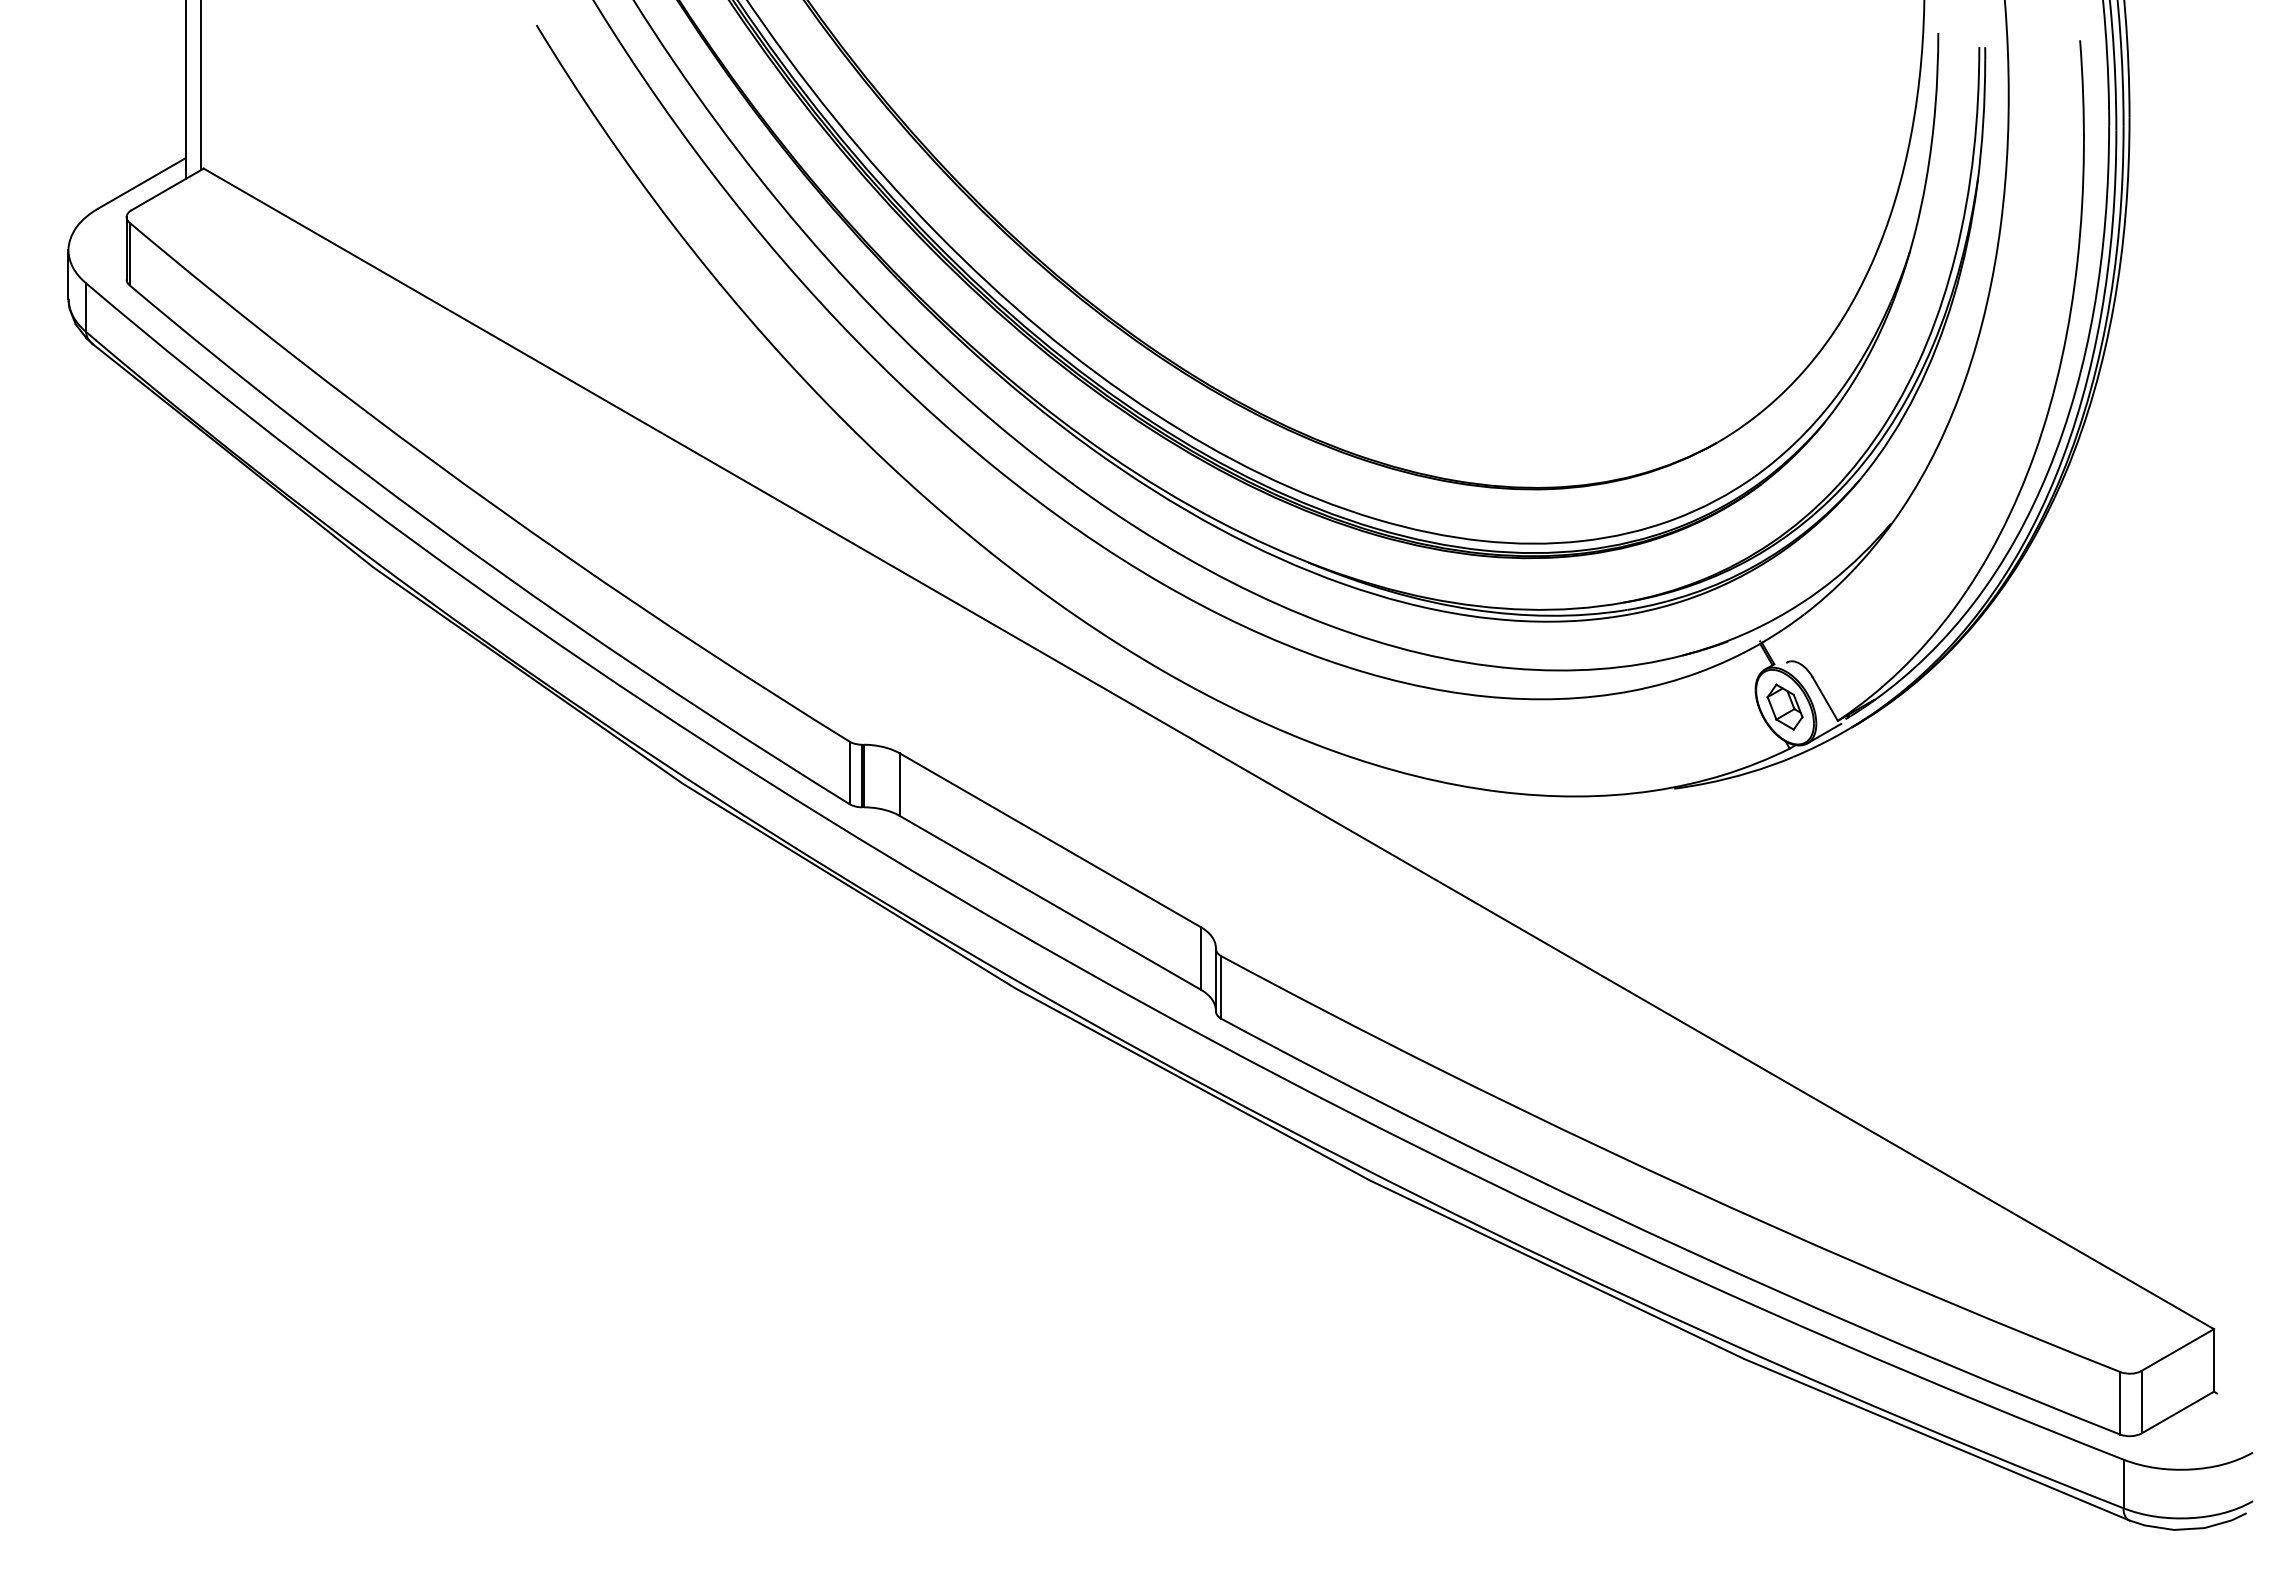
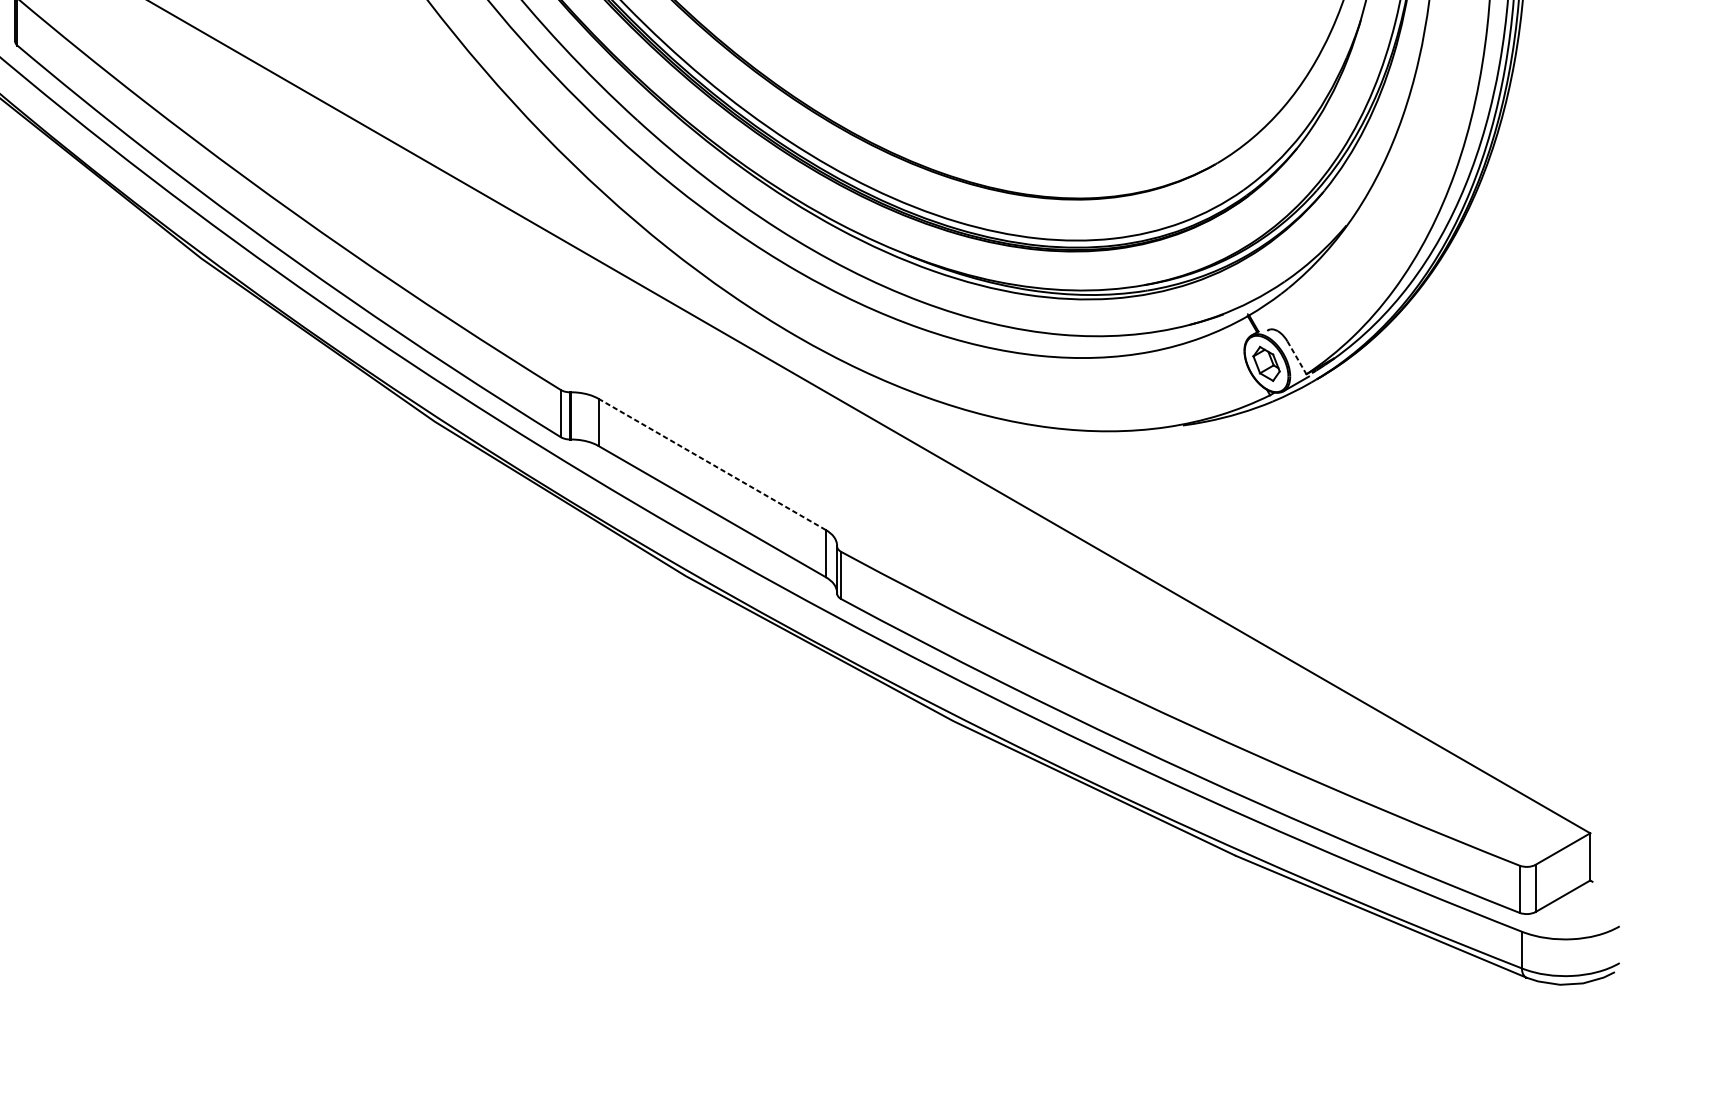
line: (1825, 699) -> (1297, 358), solid -> dashed
line: (1050, 840) -> (712, 464), solid -> dashed

